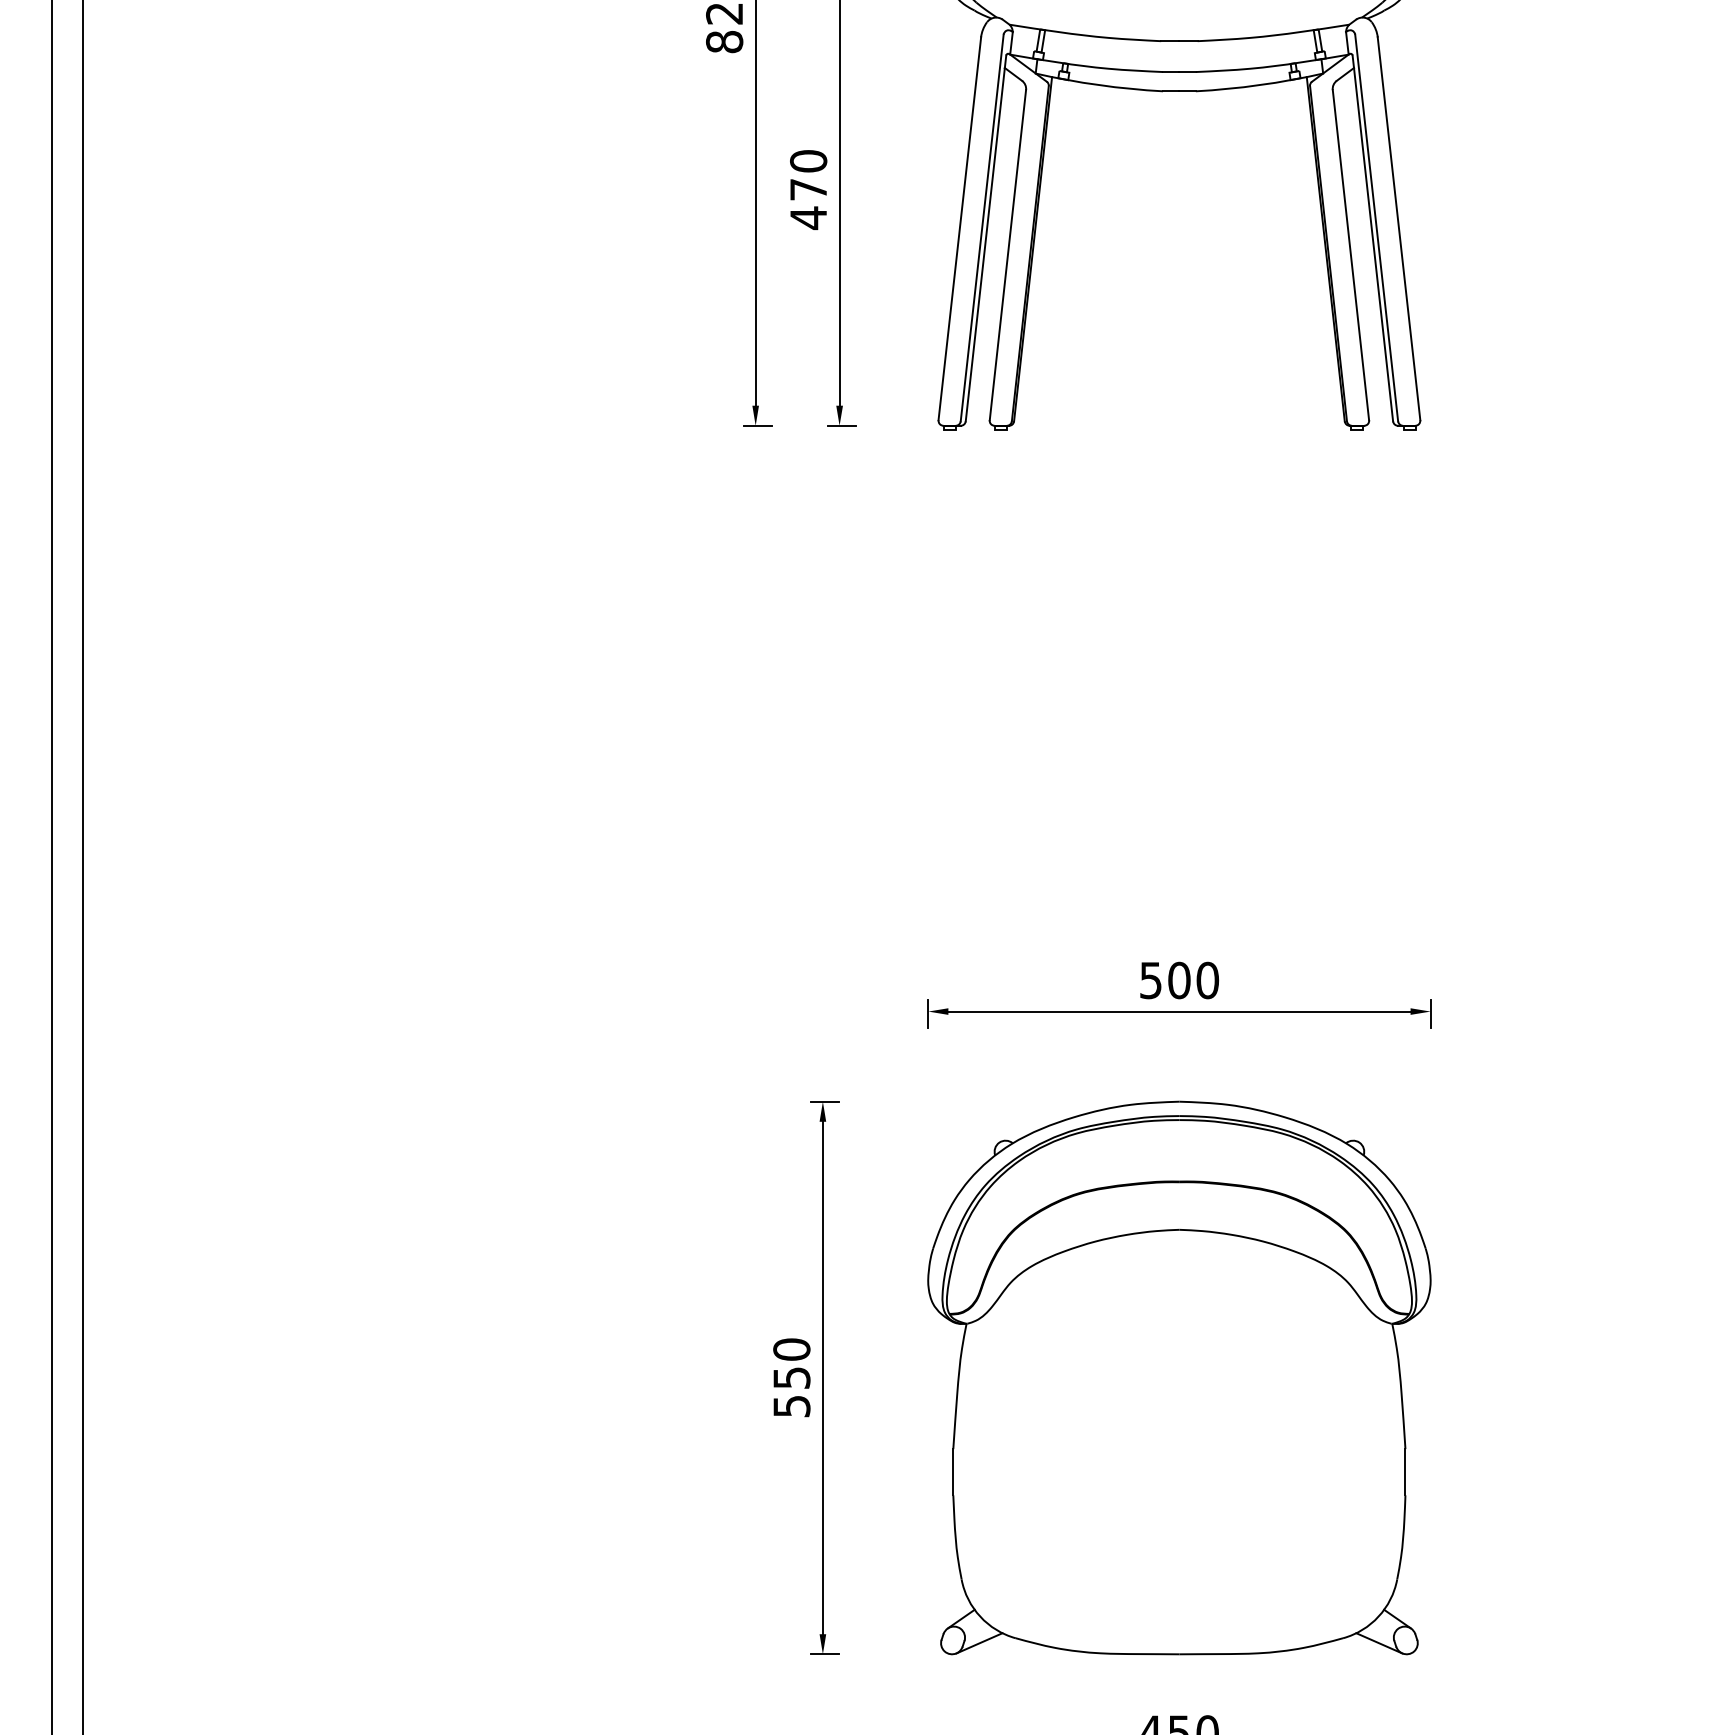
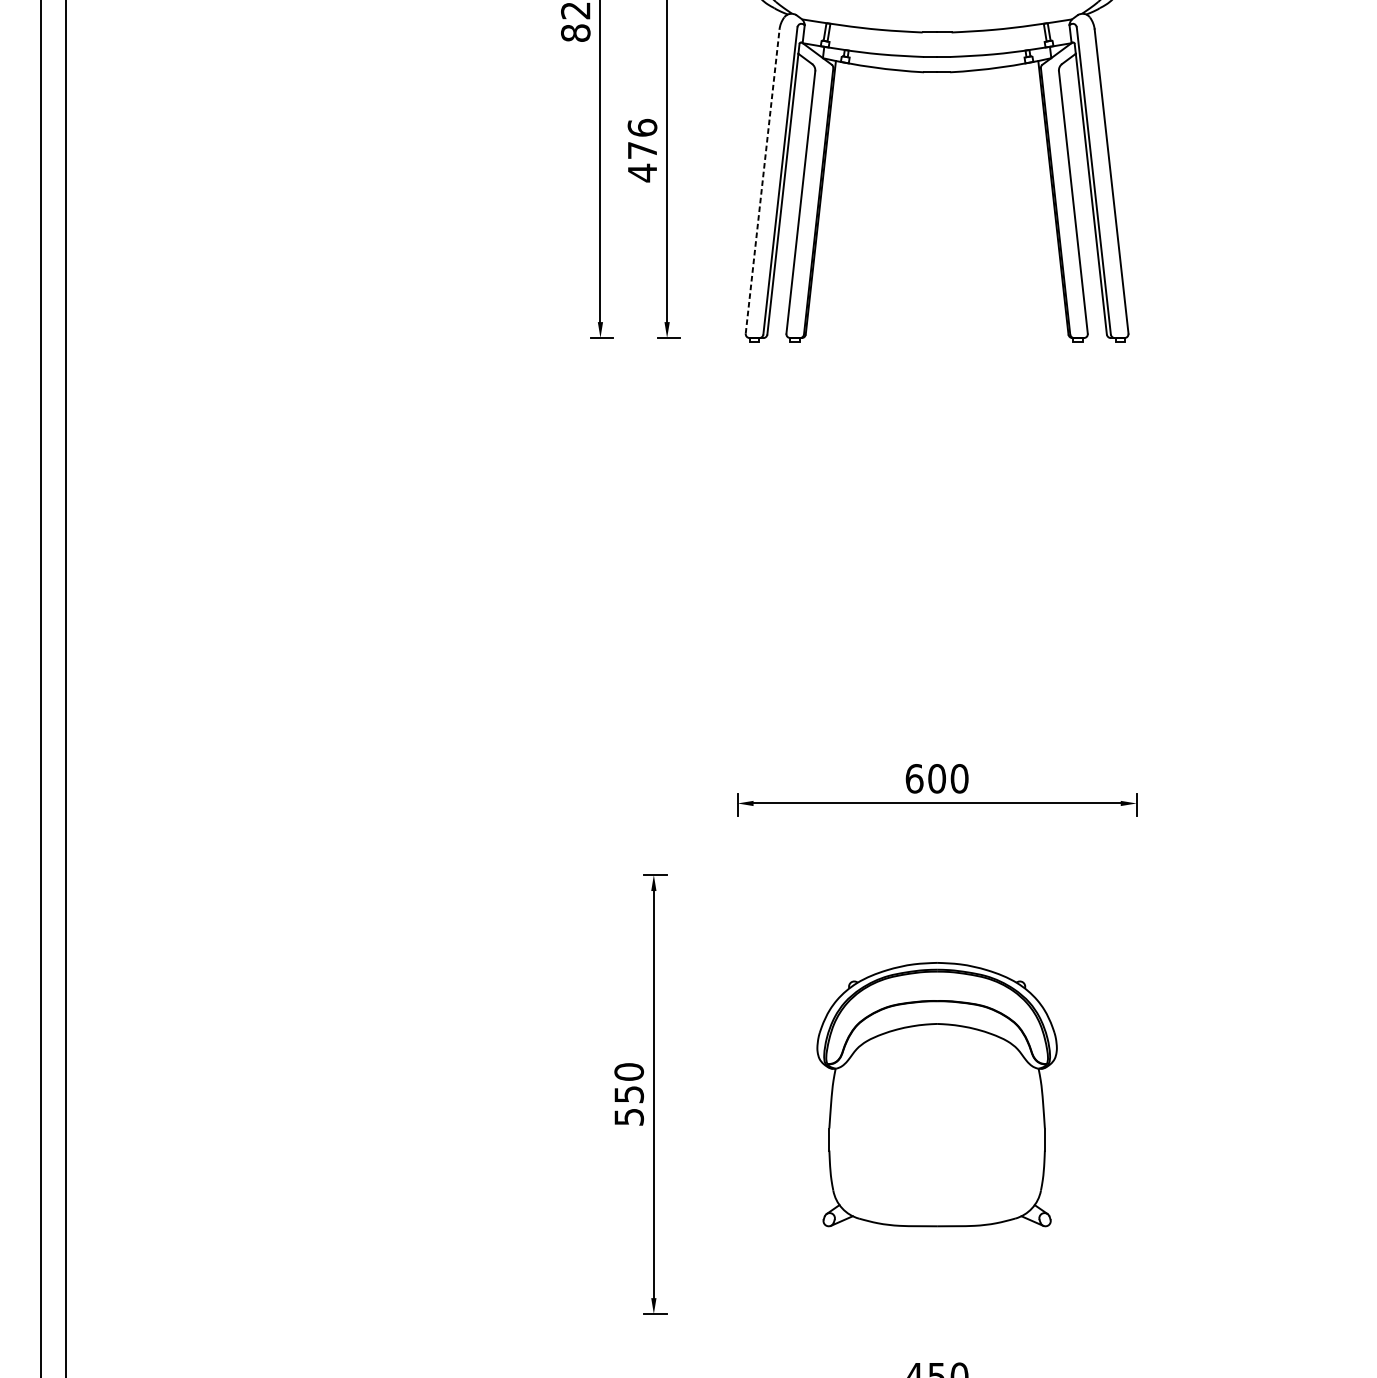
text: (808, 161) -> (642, 128), 470 -> 476
line: (959, 228) -> (762, 181), solid -> dashed
text: (1151, 980) -> (914, 778), 500 -> 600
part: (1179, 1377) -> (937, 1094), size x0.6

